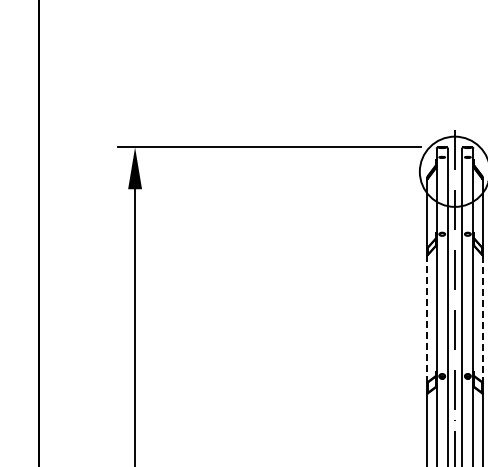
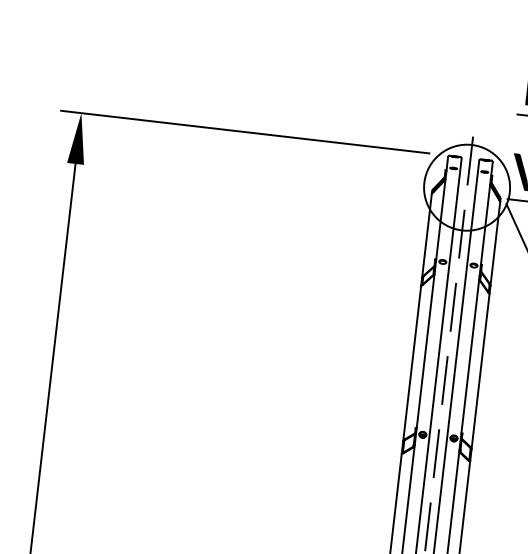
line: (483, 319) -> (481, 371), dashed -> solid
line: (426, 320) -> (411, 364), dashed -> solid

